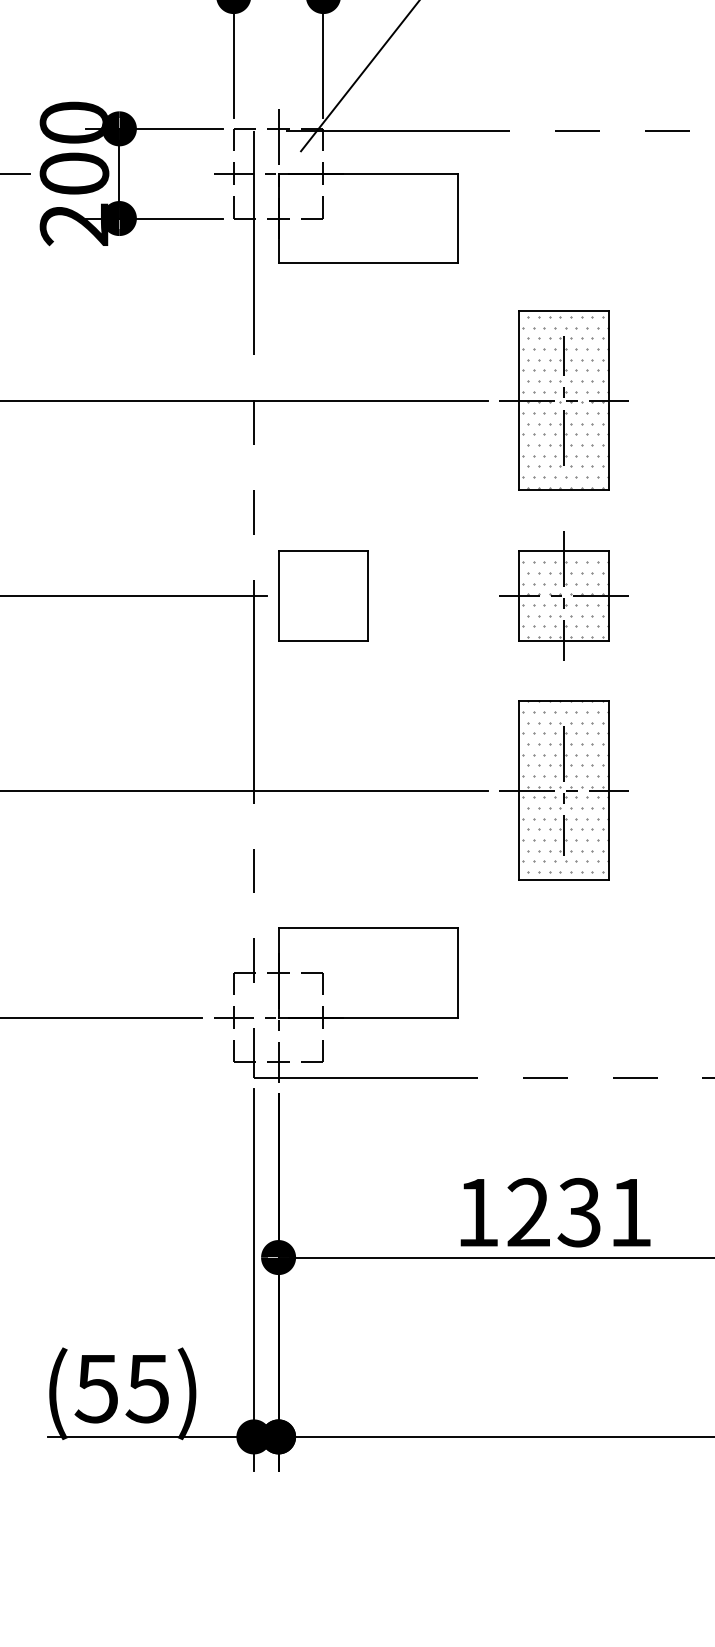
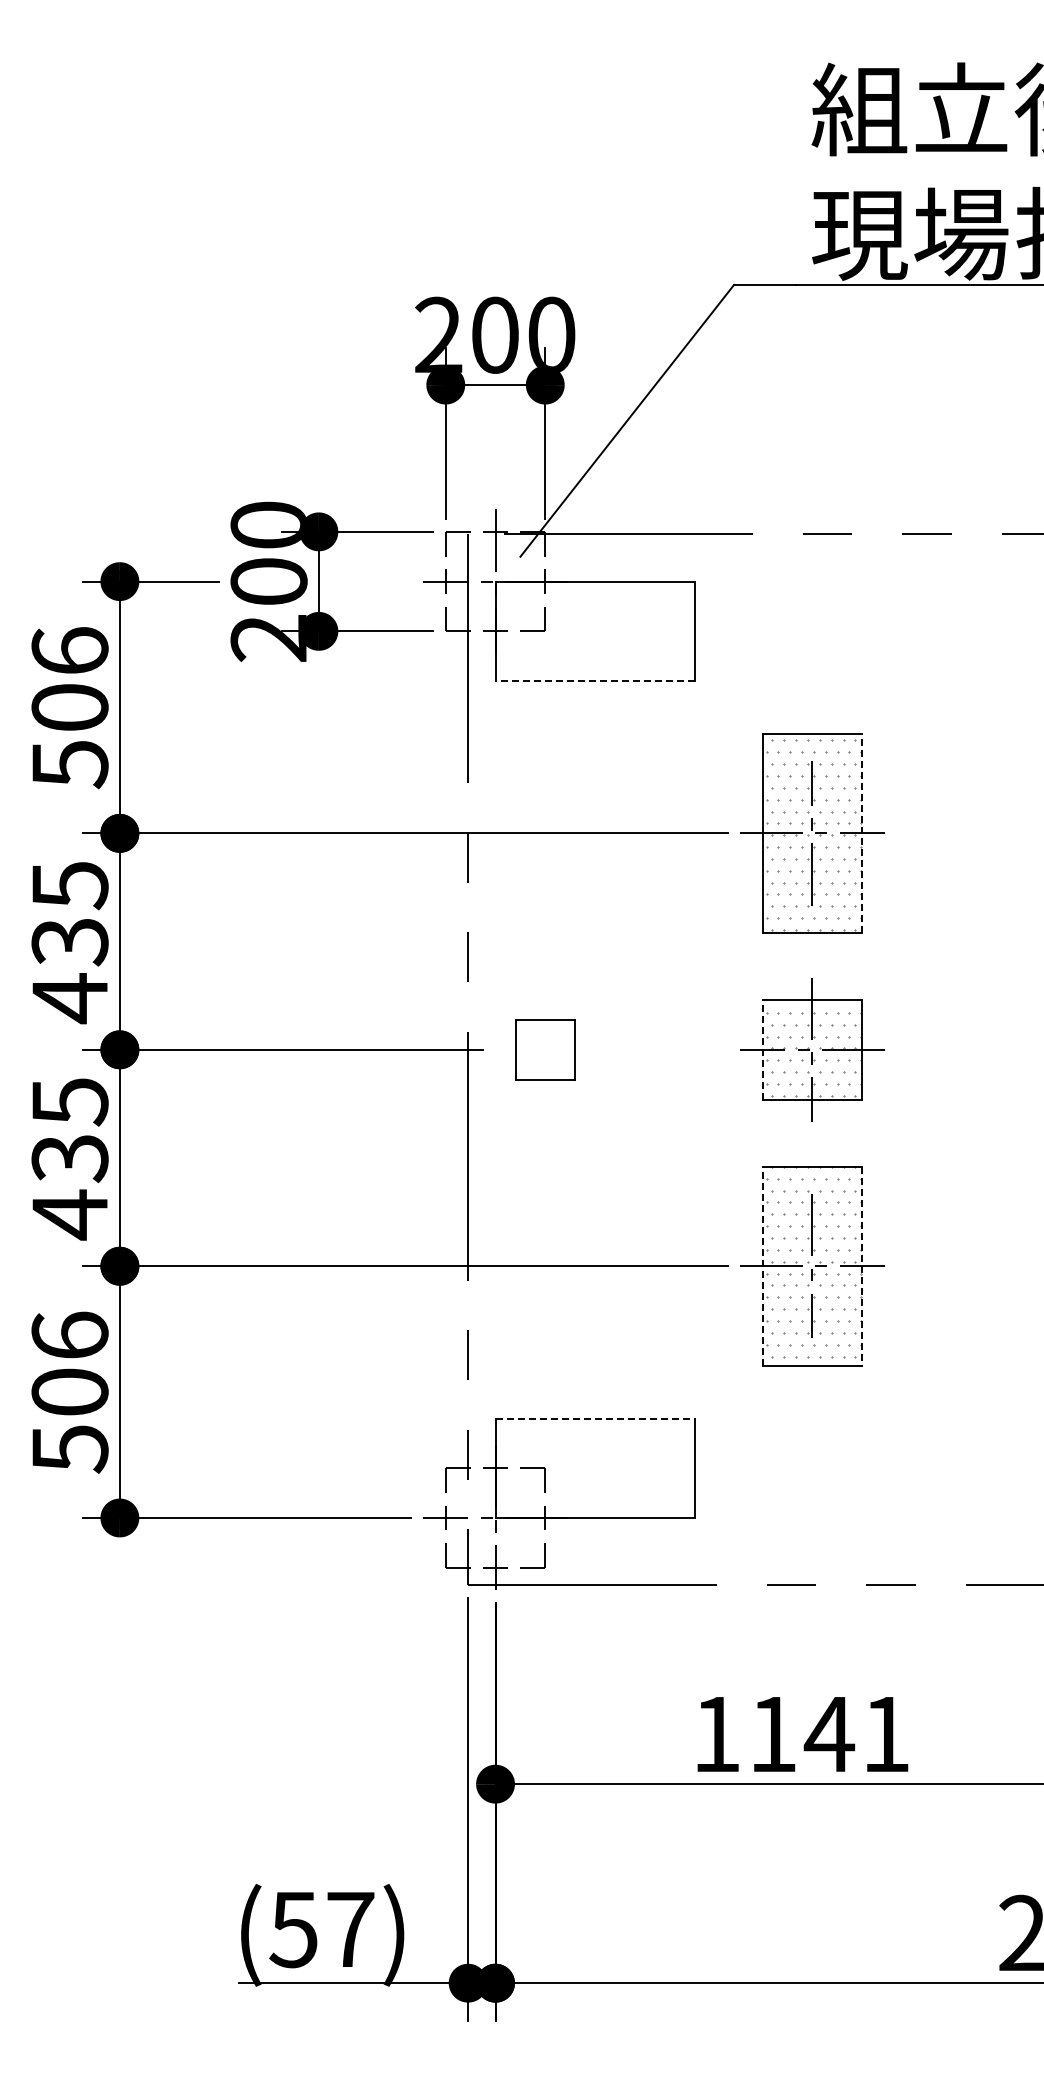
line: (368, 263) -> (595, 681), solid -> dashed
line: (609, 400) -> (862, 833), solid -> dashed
part: (323, 595) -> (545, 1049), size x0.6
line: (519, 595) -> (762, 1049), solid -> dashed
line: (519, 790) -> (762, 1266), solid -> dashed
line: (609, 790) -> (862, 1266), solid -> dashed
line: (368, 927) -> (595, 1418), solid -> dashed
text: (555, 1211) -> (802, 1733), 1231 -> 1141
text: (146, 1389) -> (349, 1930), (55) -> (57)

